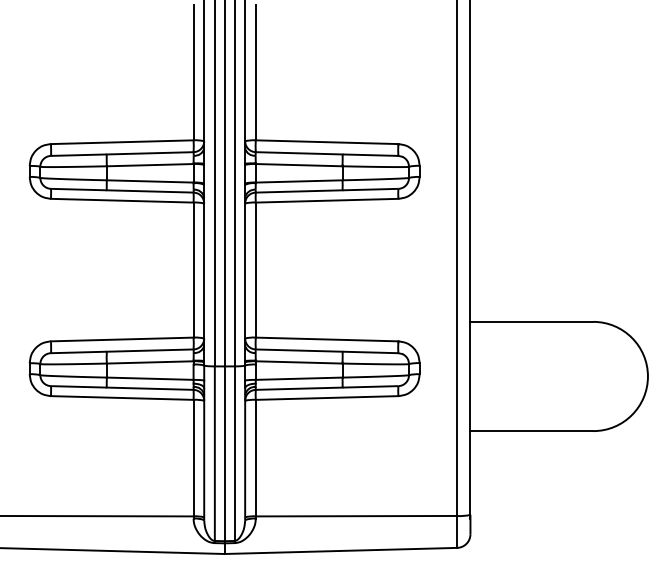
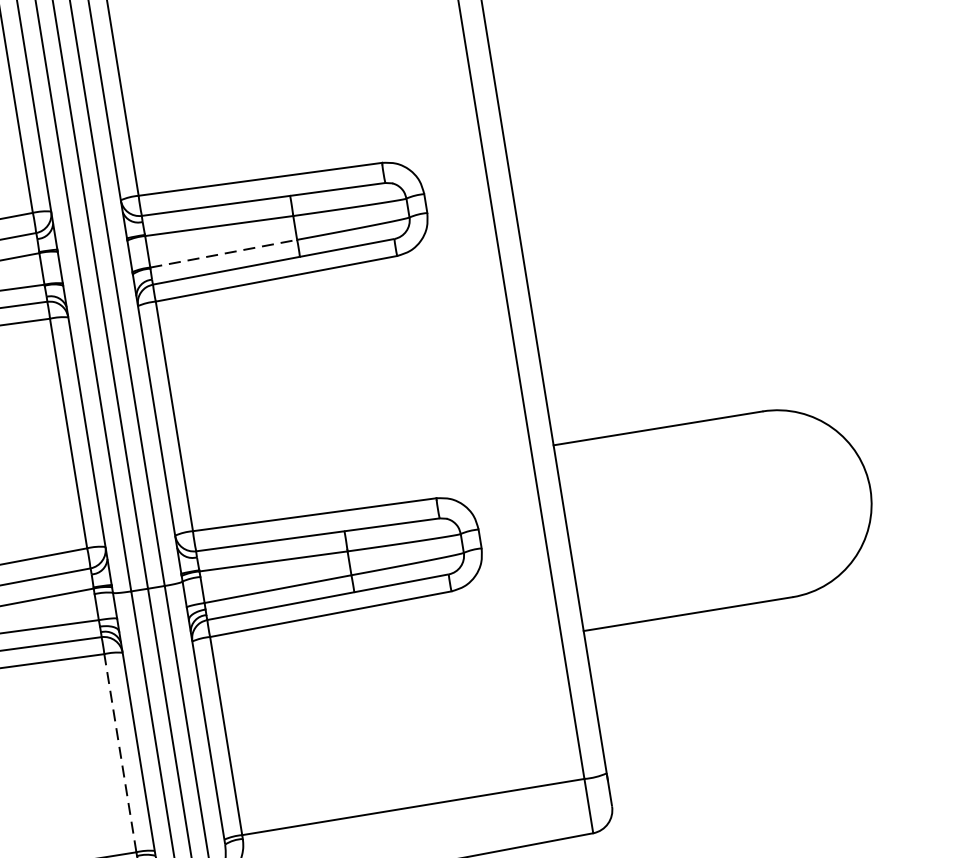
line: (299, 181) -> (224, 253), solid -> dashed
line: (193, 457) -> (120, 752), solid -> dashed

